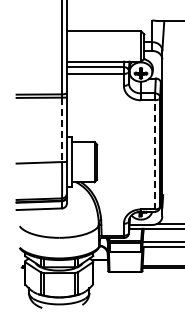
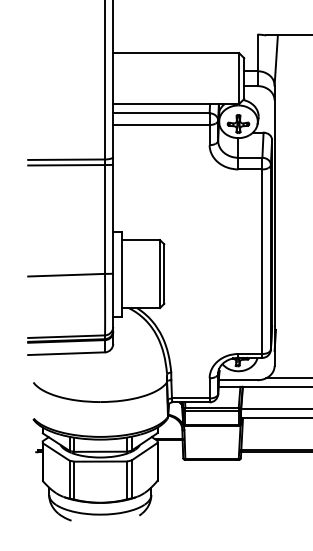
line: (62, 130) -> (105, 220), dashed -> solid
line: (155, 153) -> (263, 259), dashed -> solid

